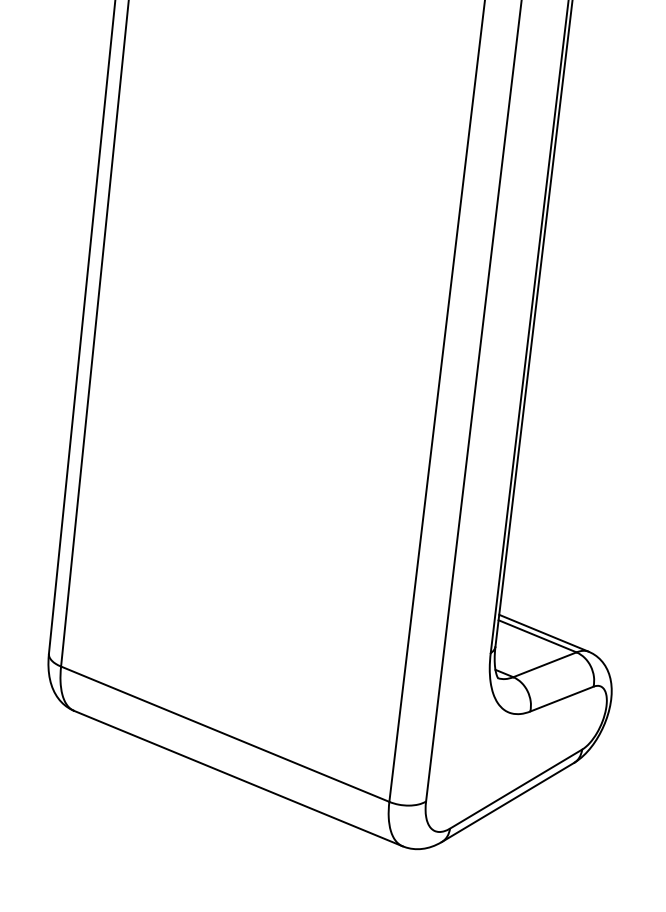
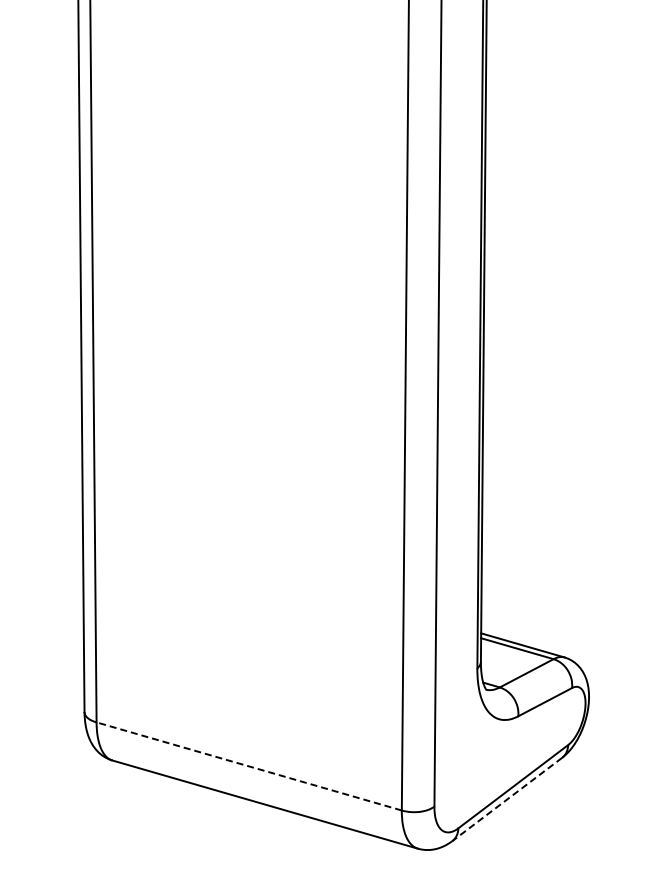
line: (225, 734) -> (249, 766), solid -> dashed
line: (508, 802) -> (507, 799), solid -> dashed

